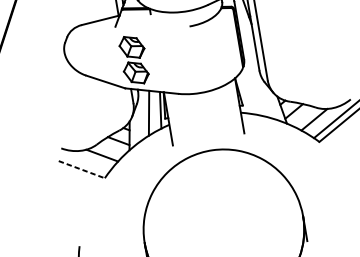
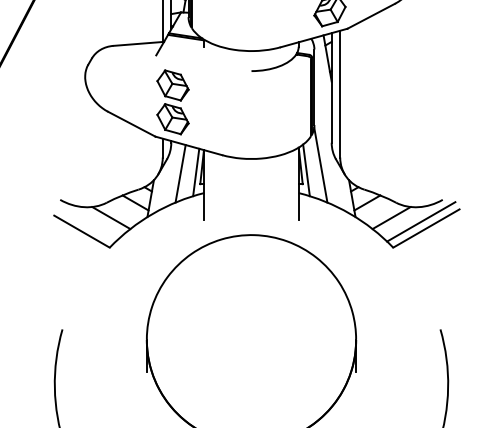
line: (253, 88) -> (320, 164), added
line: (243, 94) -> (306, 170), added
line: (82, 169) -> (82, 231), dashed -> solid

